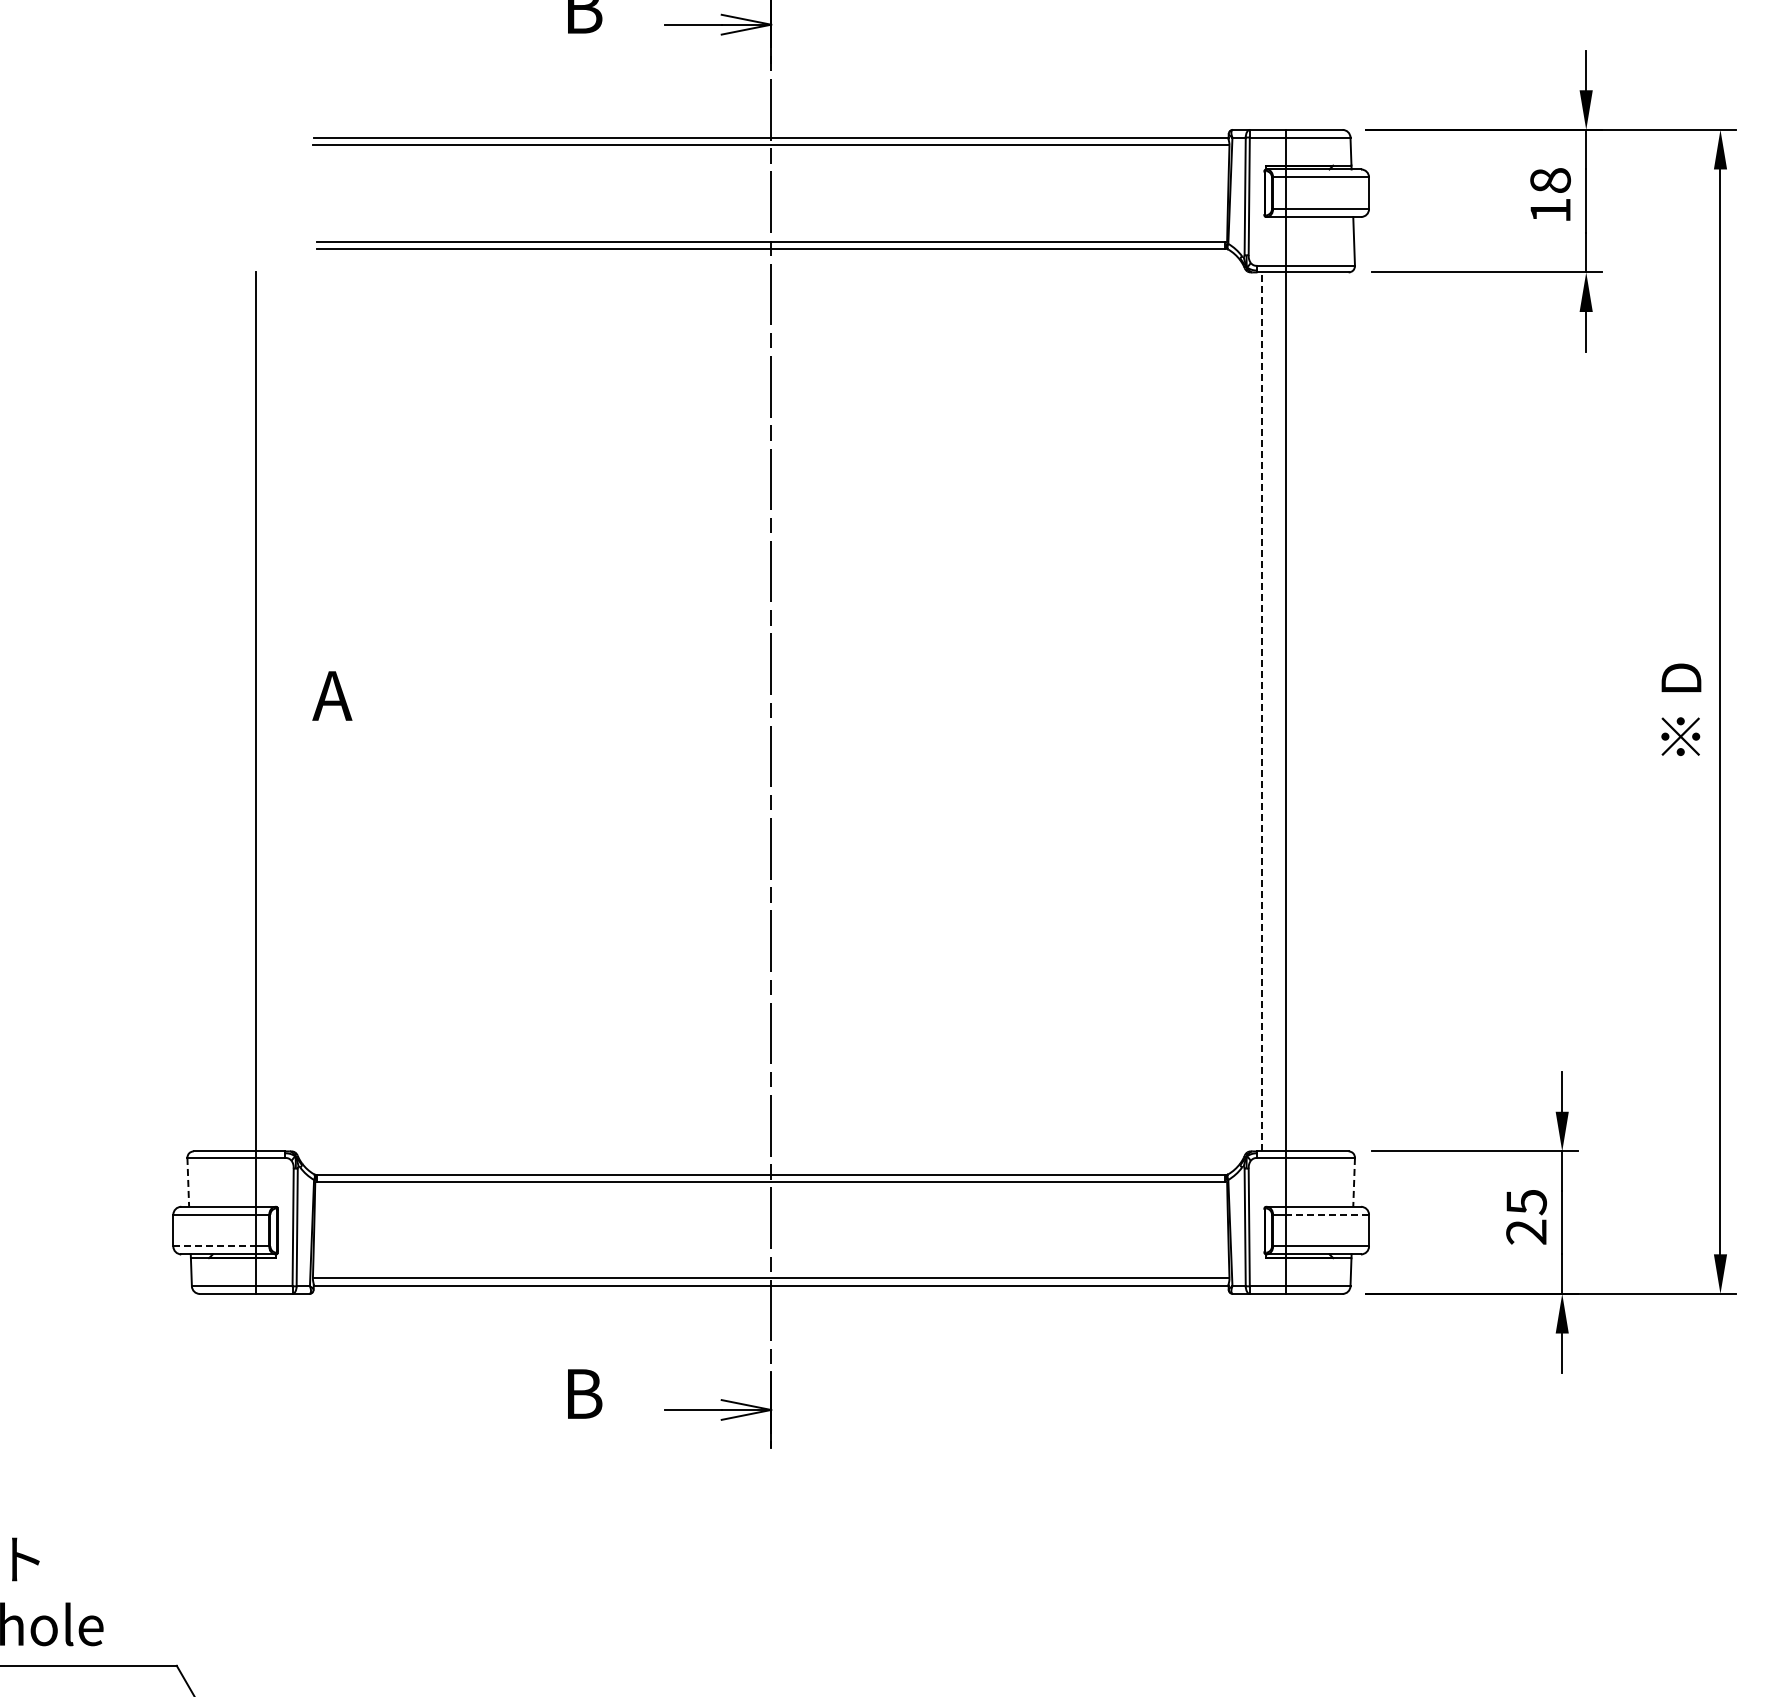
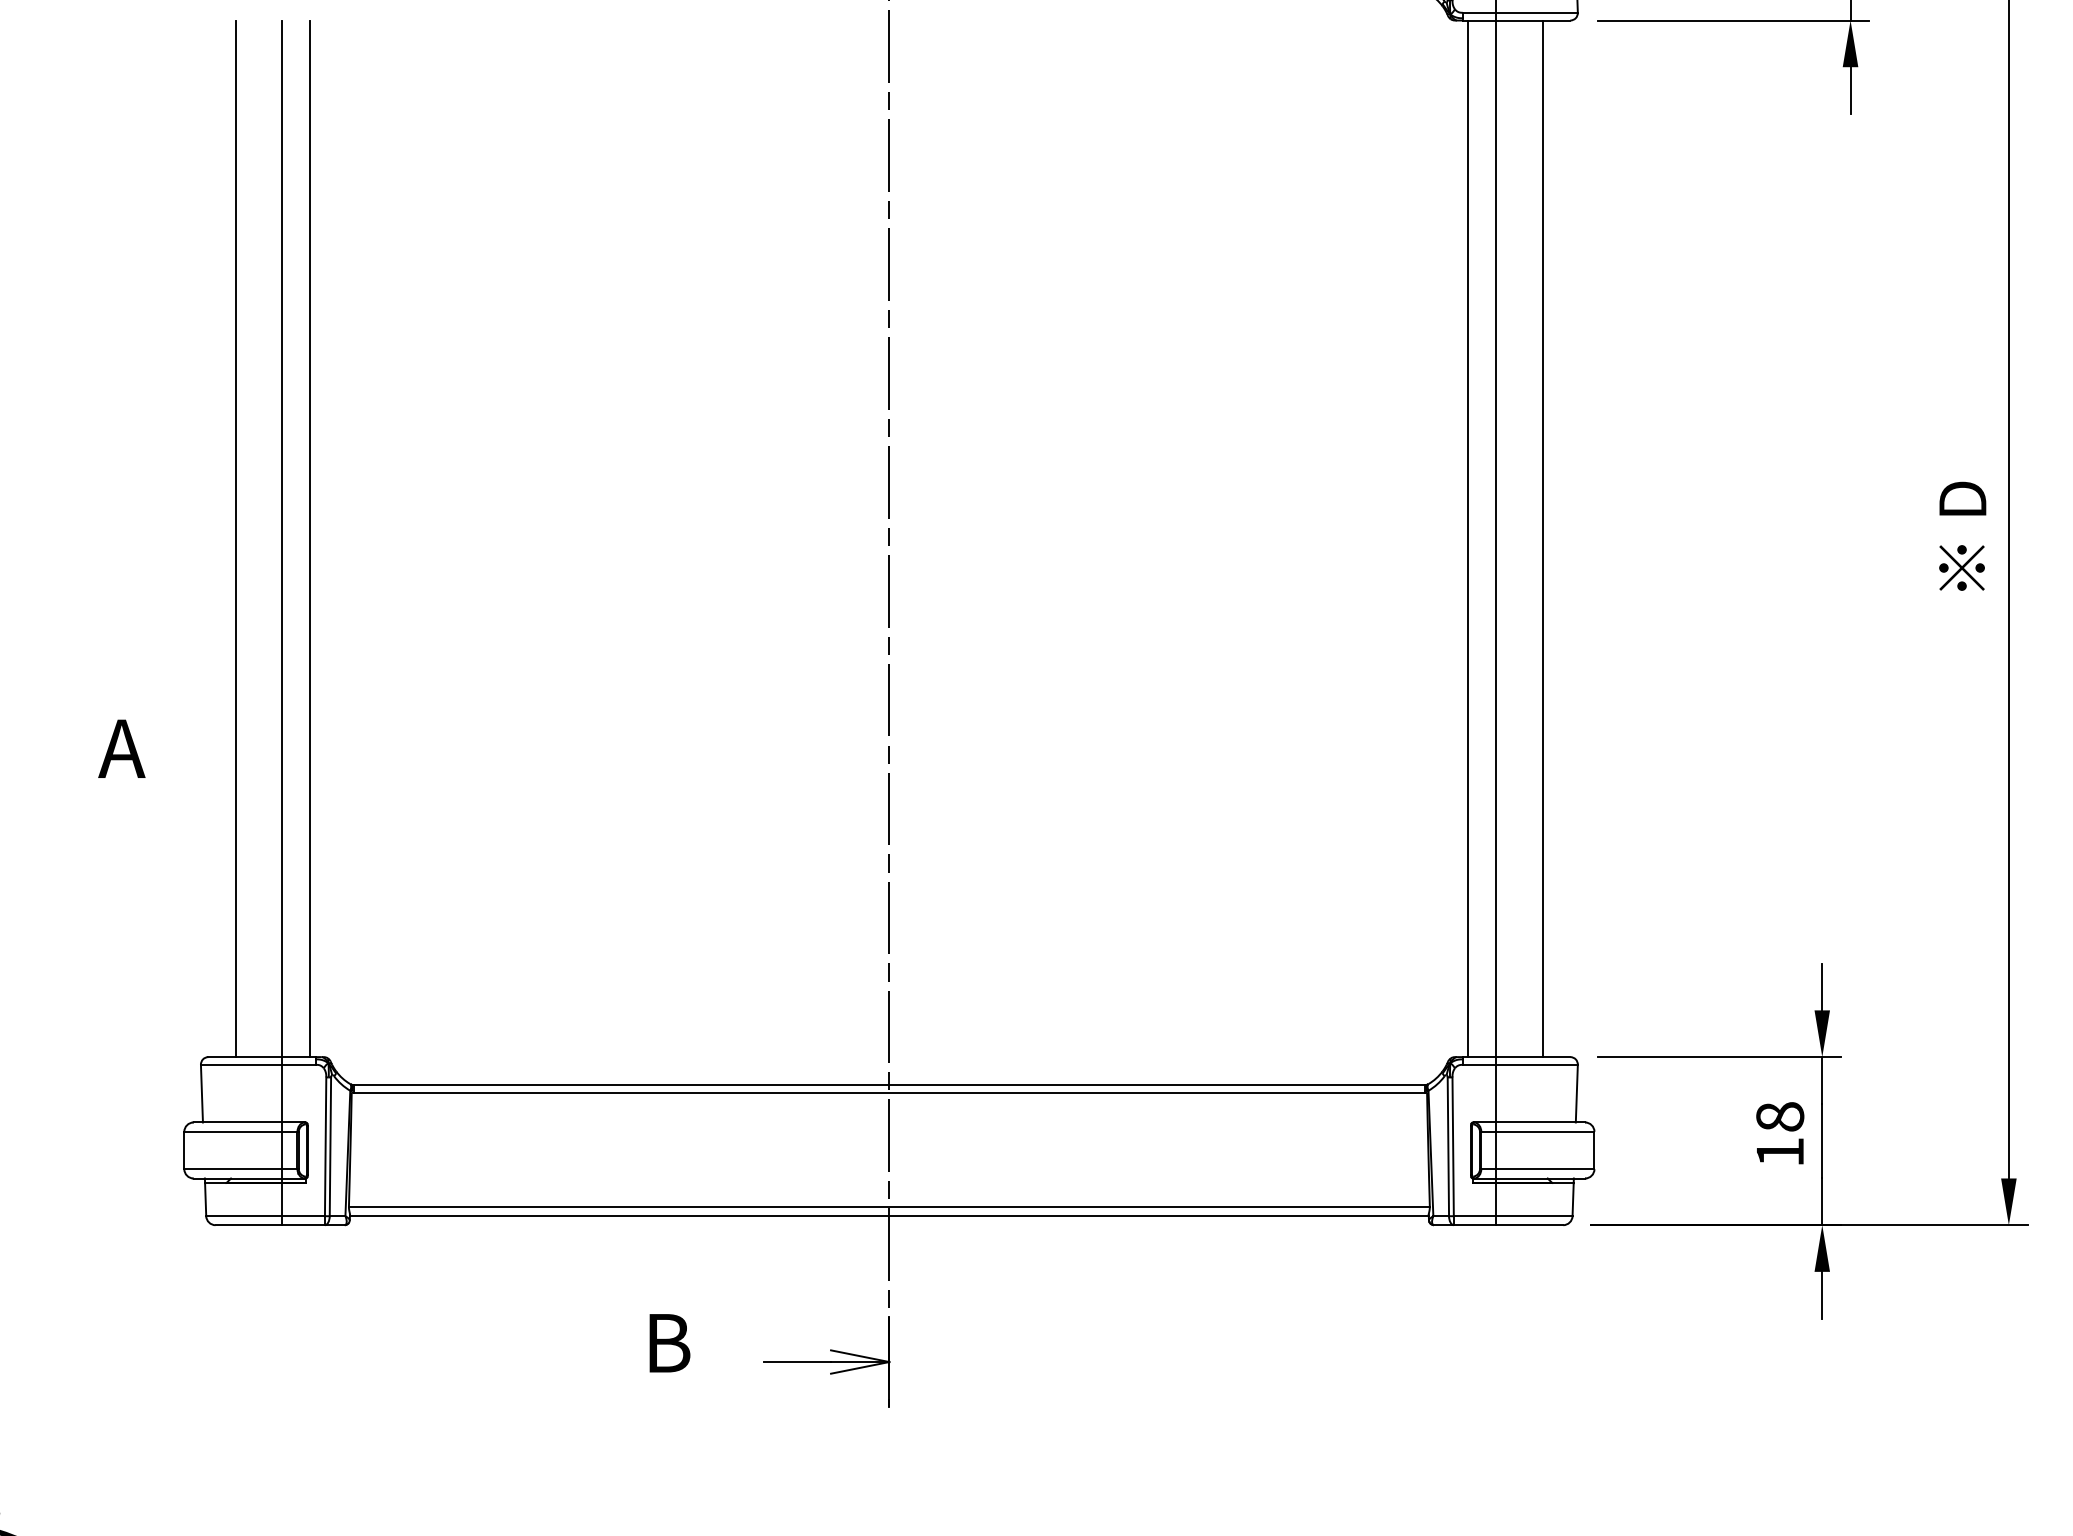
text: (332, 695) -> (122, 748), moved
line: (216, 711) -> (235, 538), added
line: (280, 711) -> (310, 538), added
line: (1262, 711) -> (1468, 538), dashed -> solid
line: (1325, 711) -> (1543, 538), added
line: (188, 1182) -> (202, 1093), dashed -> solid
line: (1354, 1182) -> (1577, 1093), dashed -> solid
line: (1327, 1214) -> (1545, 1131), dashed -> solid
text: (1526, 1216) -> (1780, 1133), 25 -> 18
line: (214, 1246) -> (232, 1169), dashed -> solid

